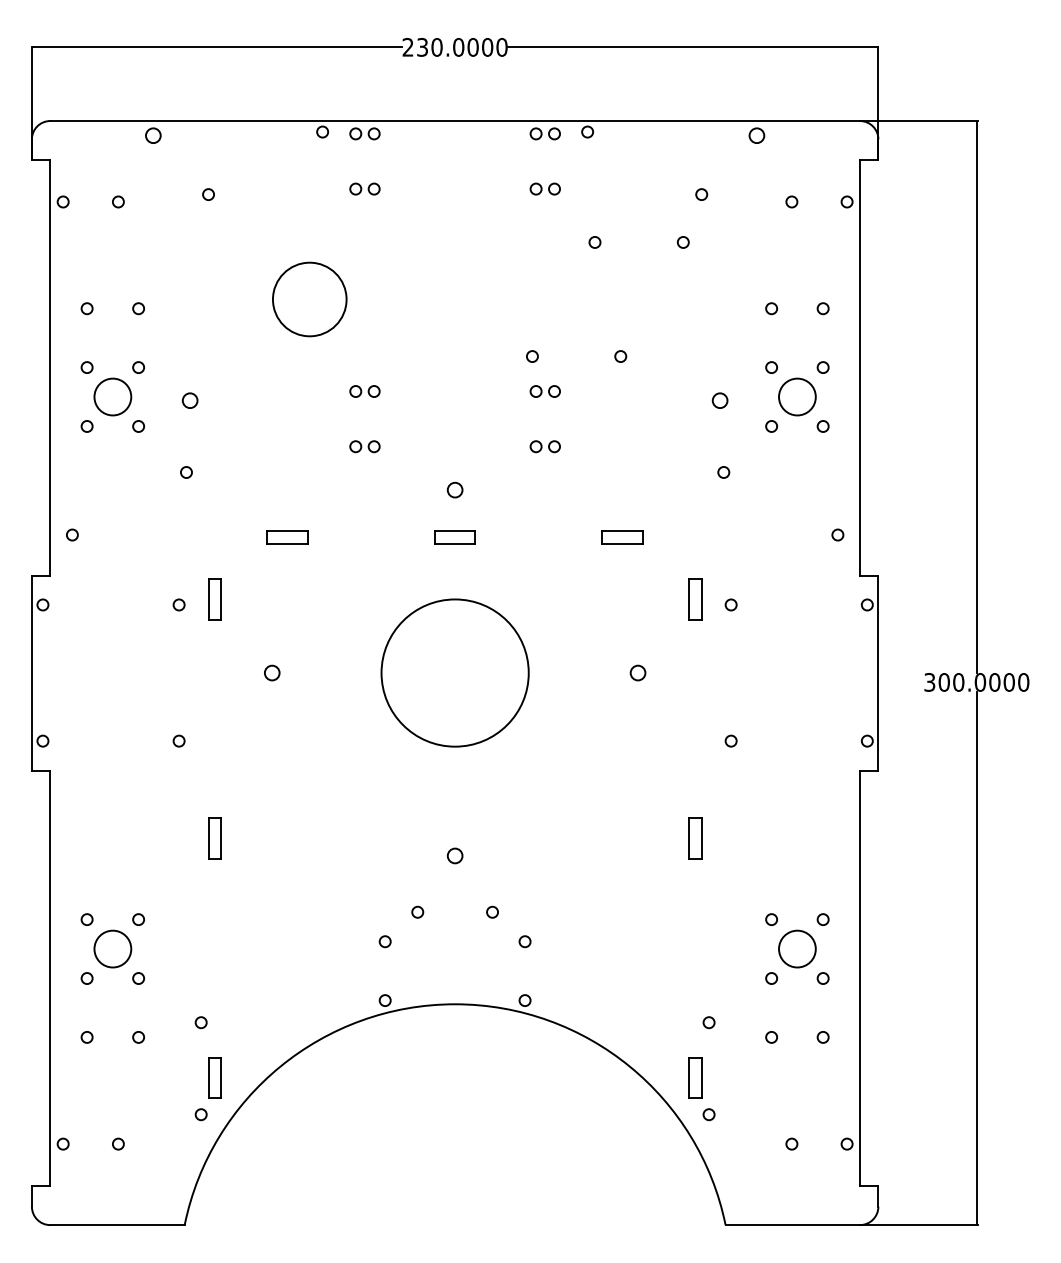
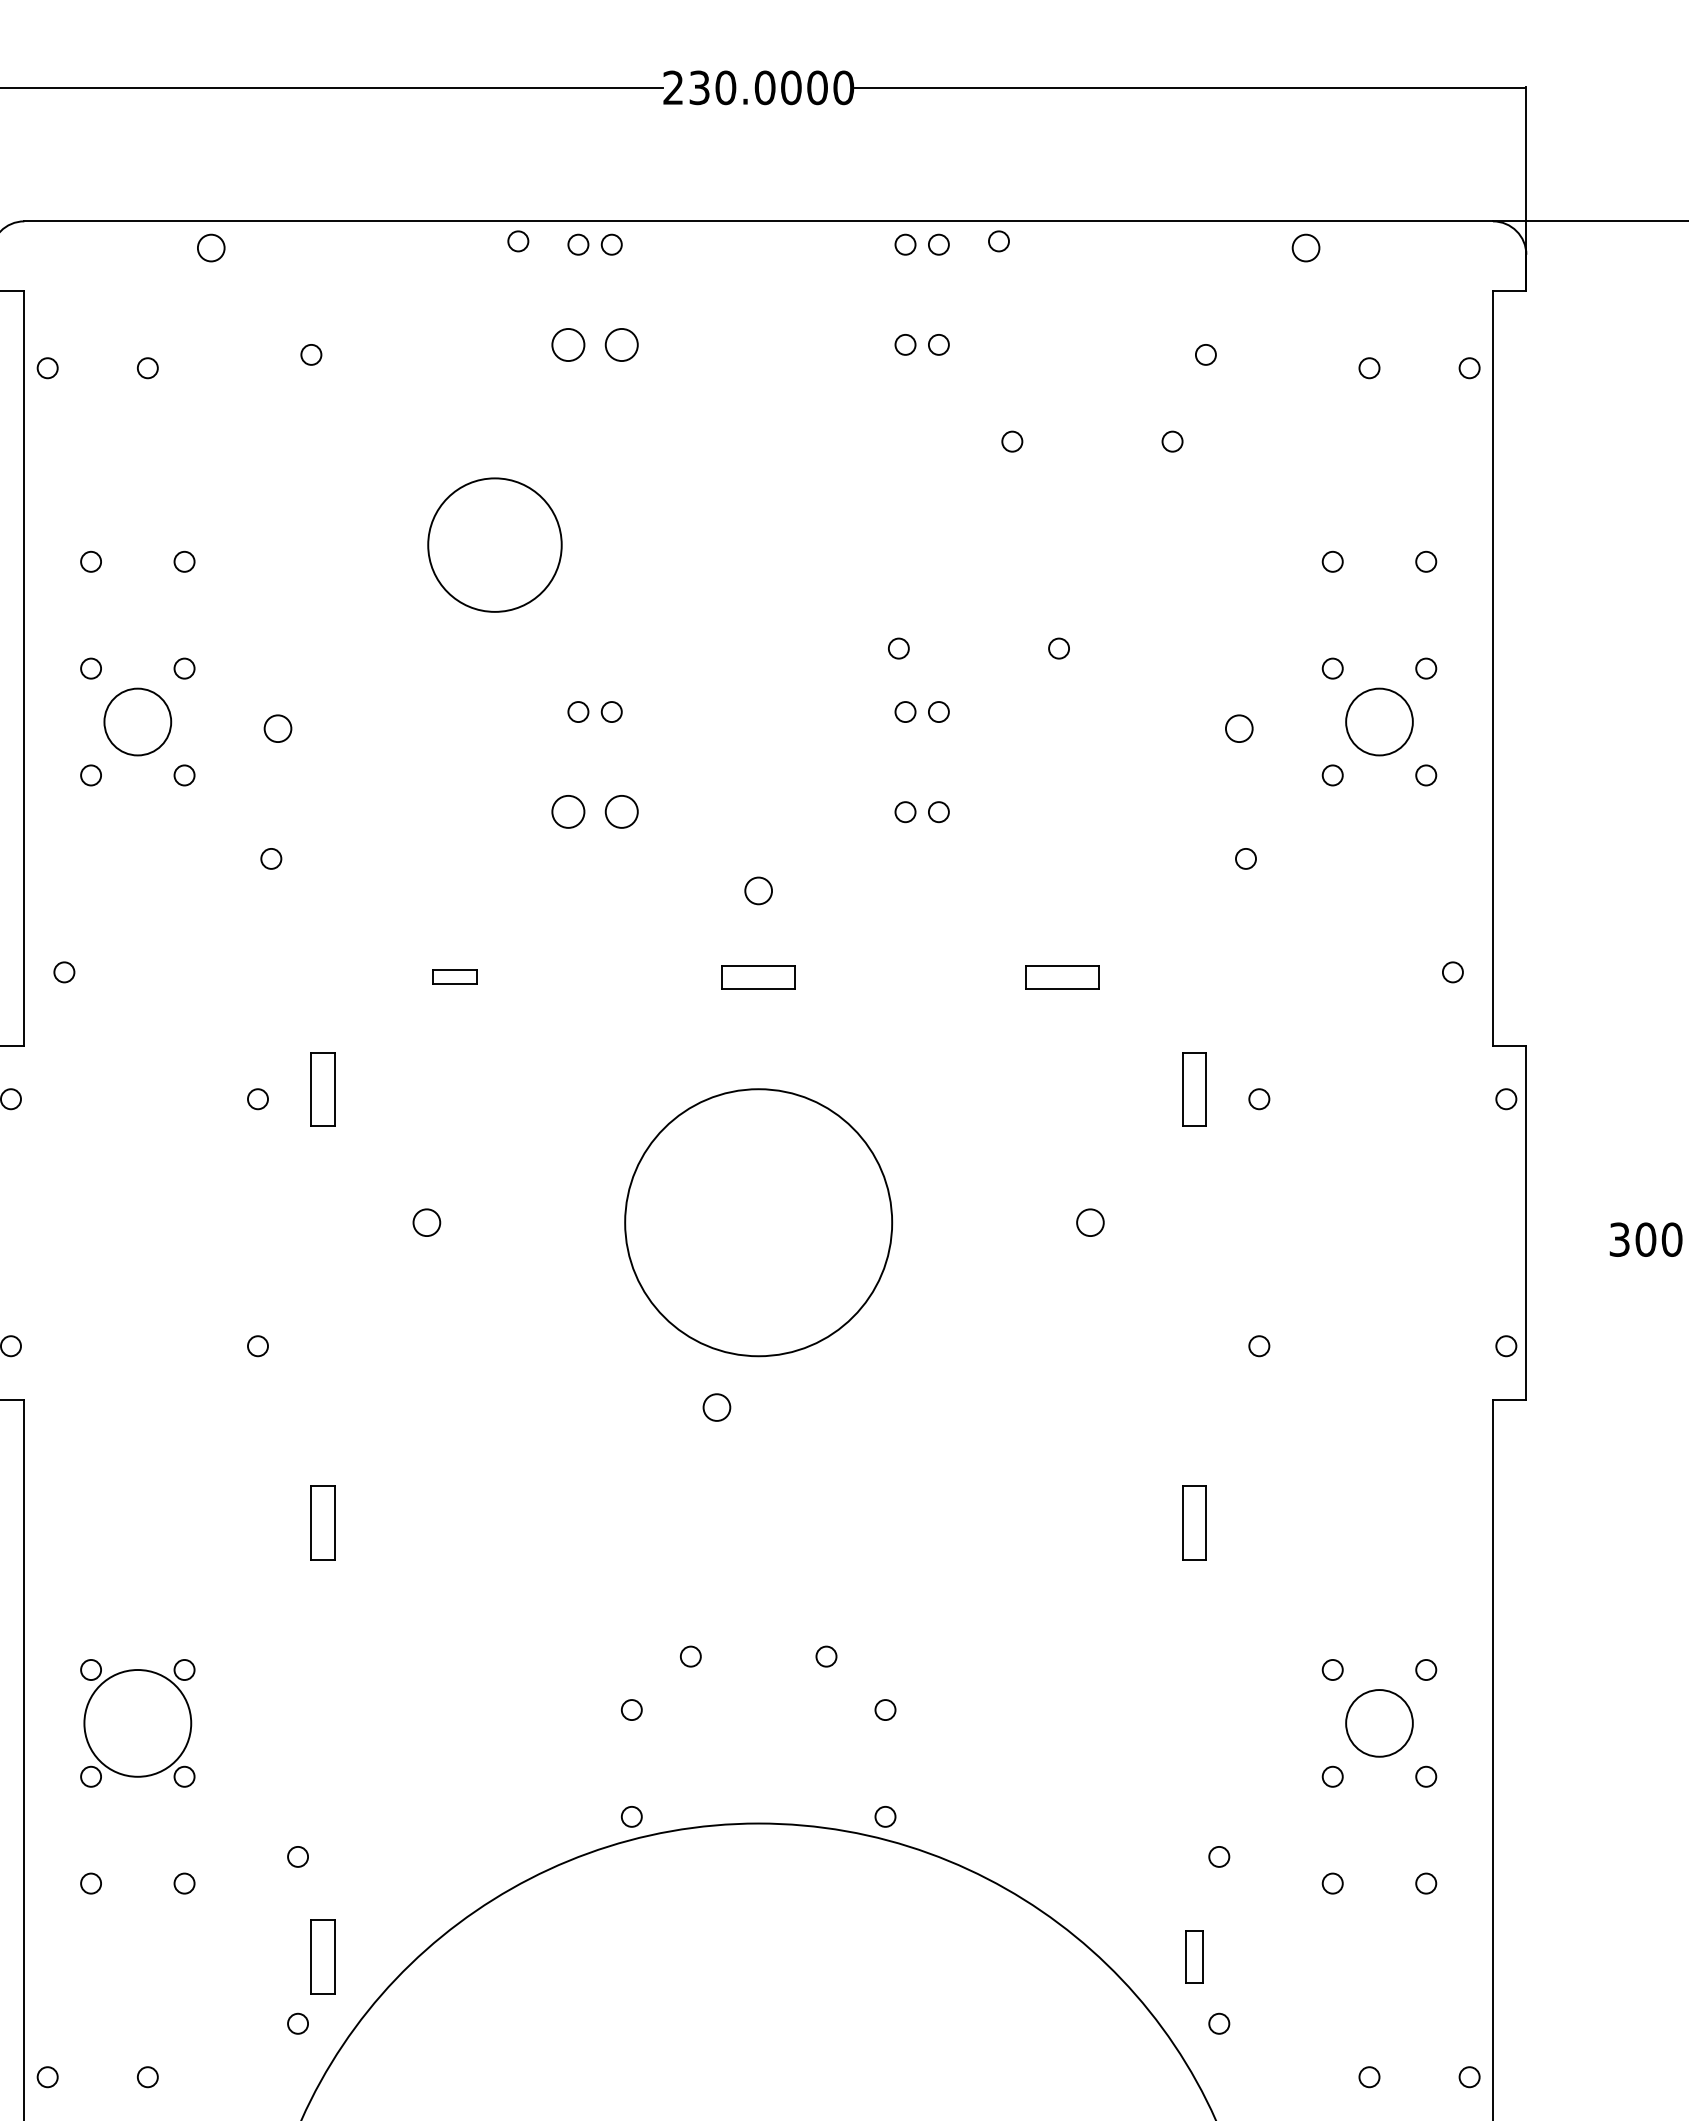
part: (364, 188) -> (594, 343), size x1.6
part: (364, 446) -> (594, 811), size x1.6
part: (287, 537) -> (454, 976), size x0.6
circle: (454, 855) -> (715, 1406), moved
circle: (112, 948) -> (137, 1722), size x1.6
part: (695, 1077) -> (1194, 1956), size x0.7

